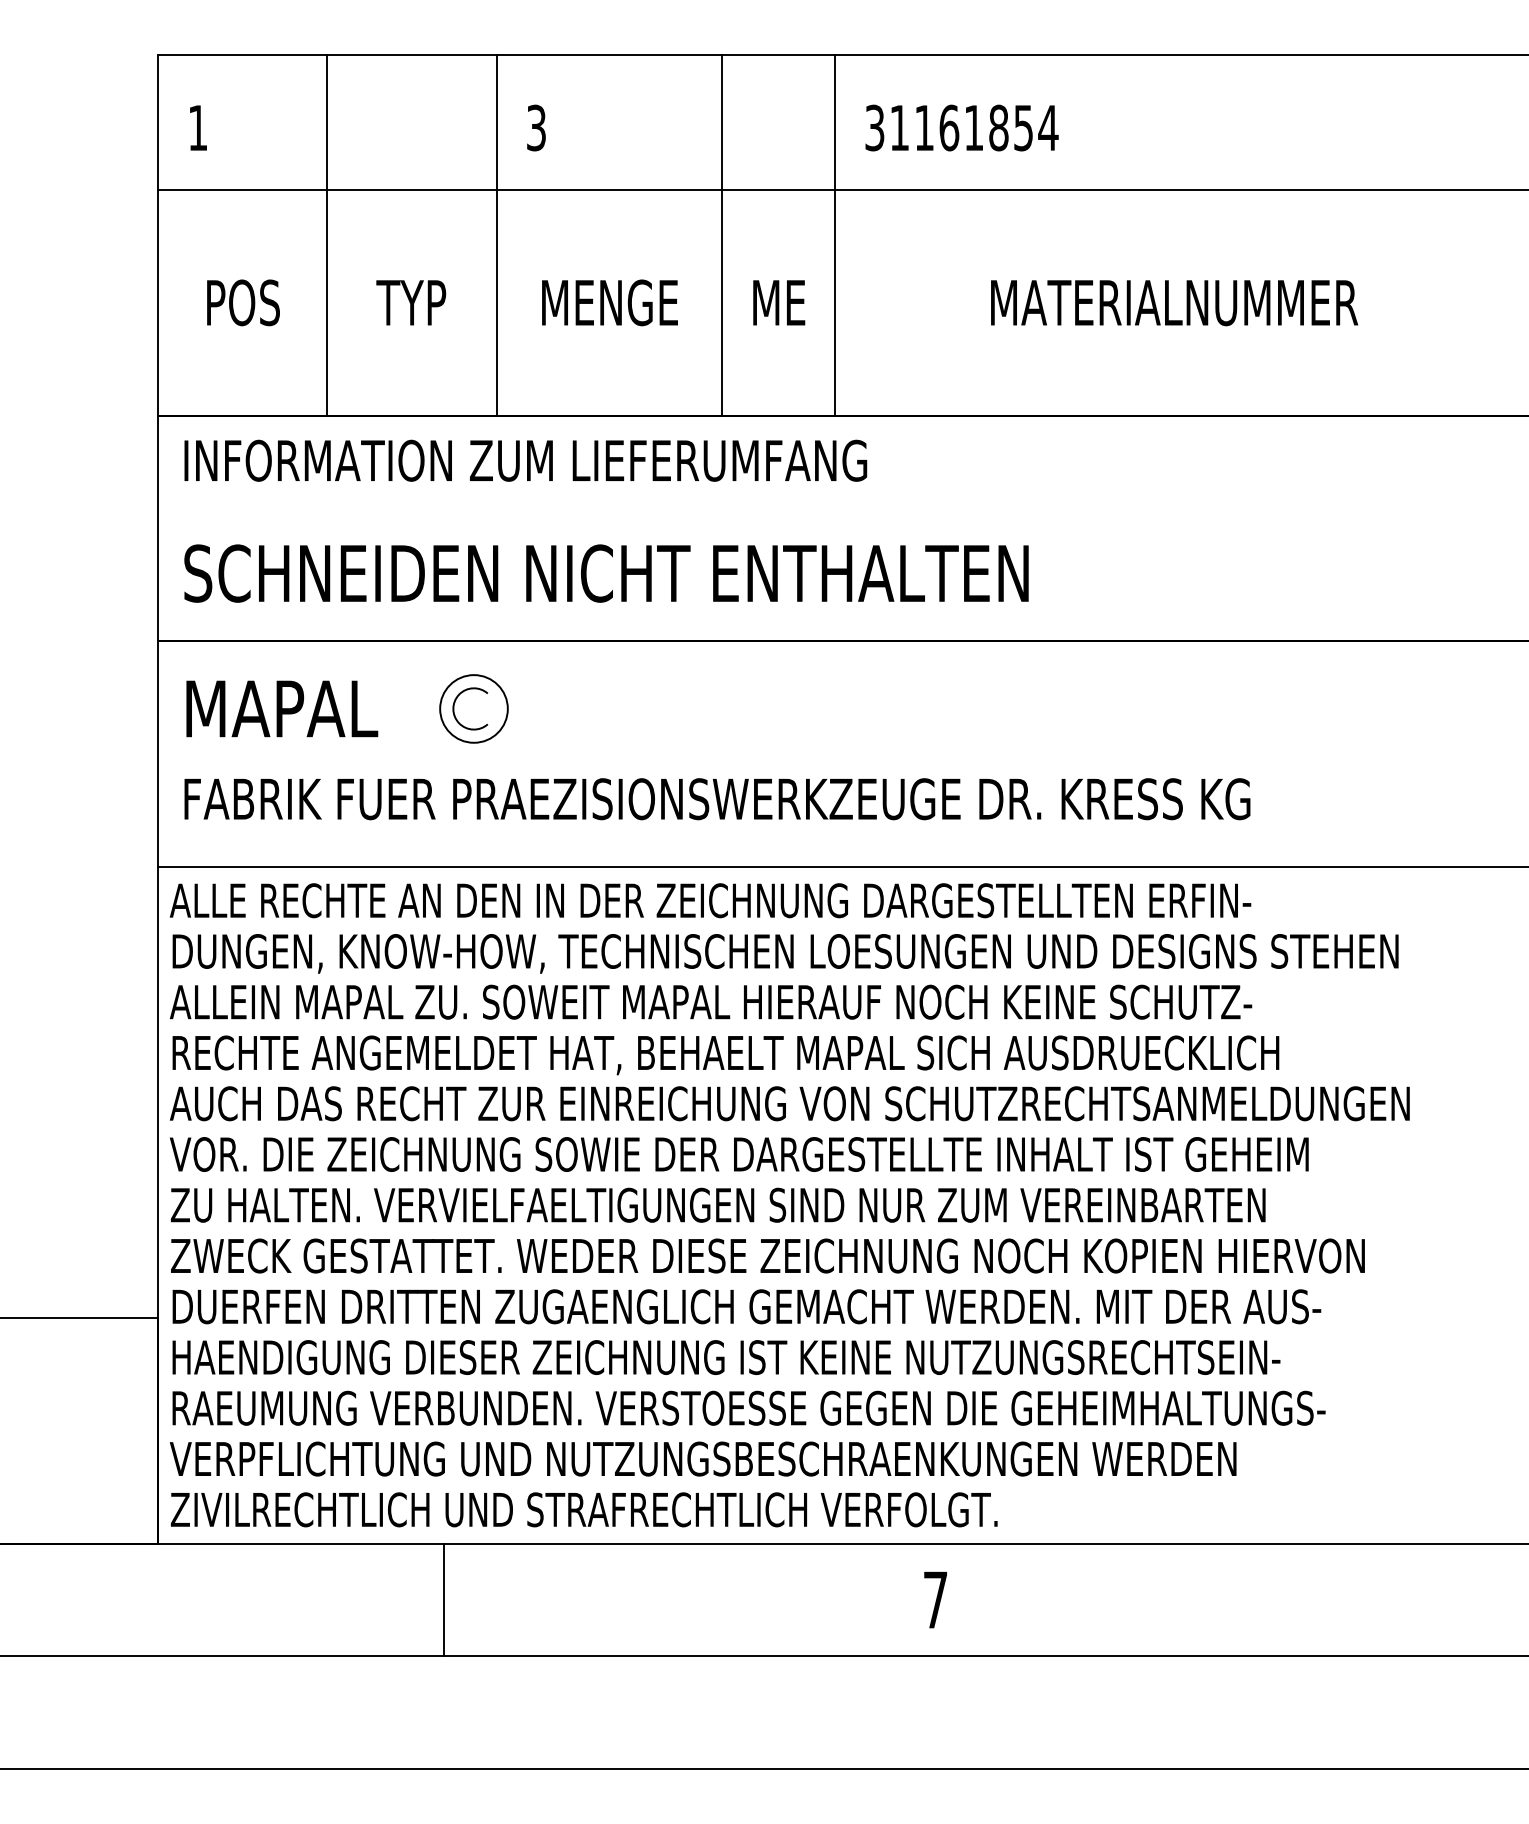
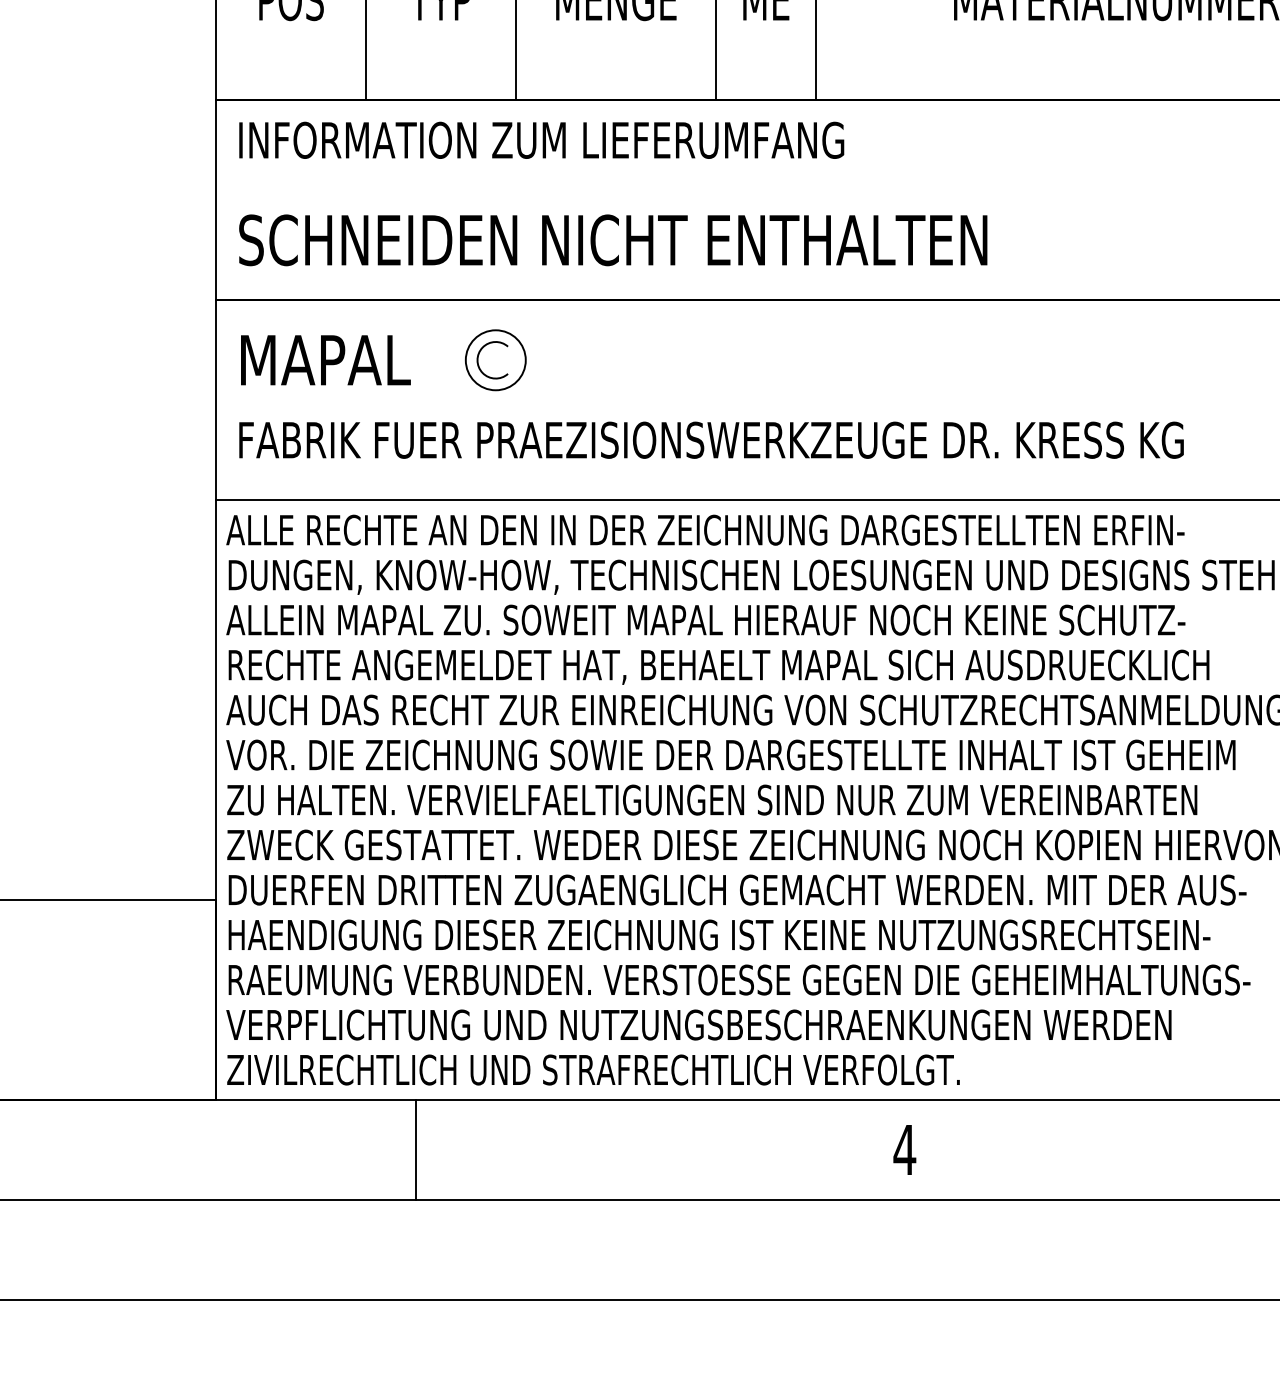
line: (443, 1599) -> (415, 1149), moved
text: (935, 1599) -> (904, 1149), 7 -> 4

